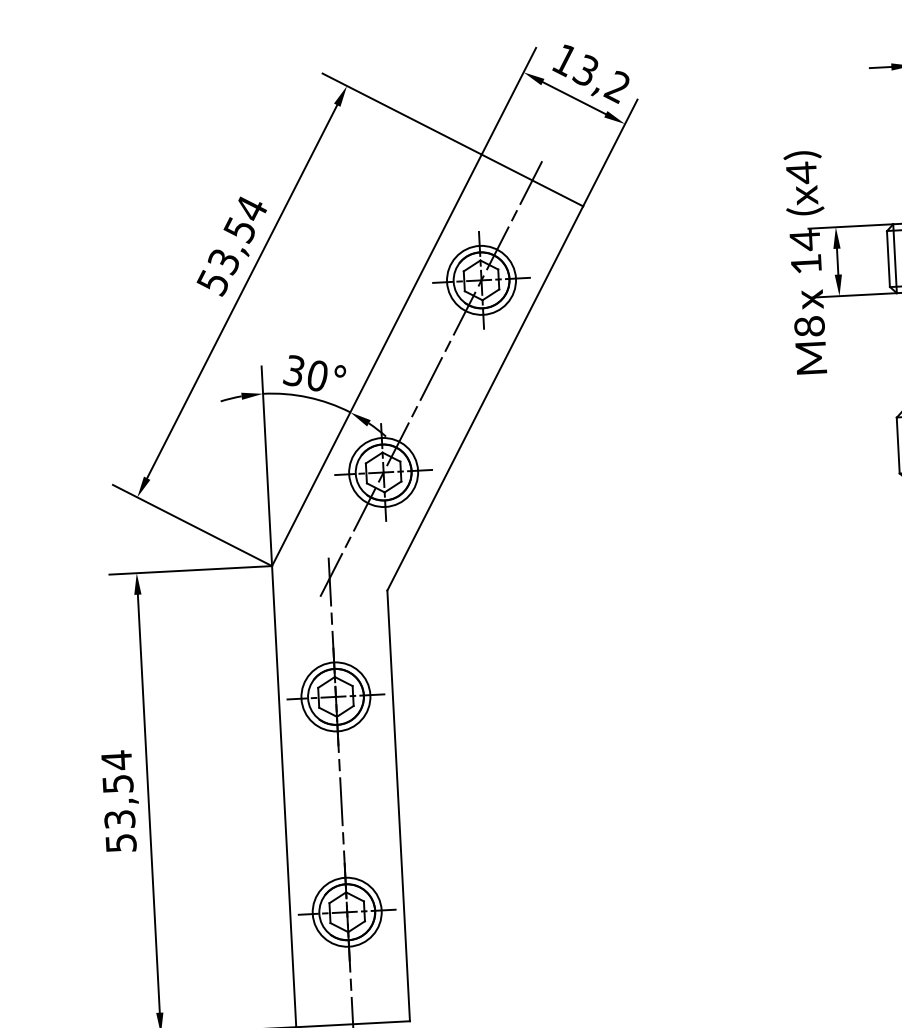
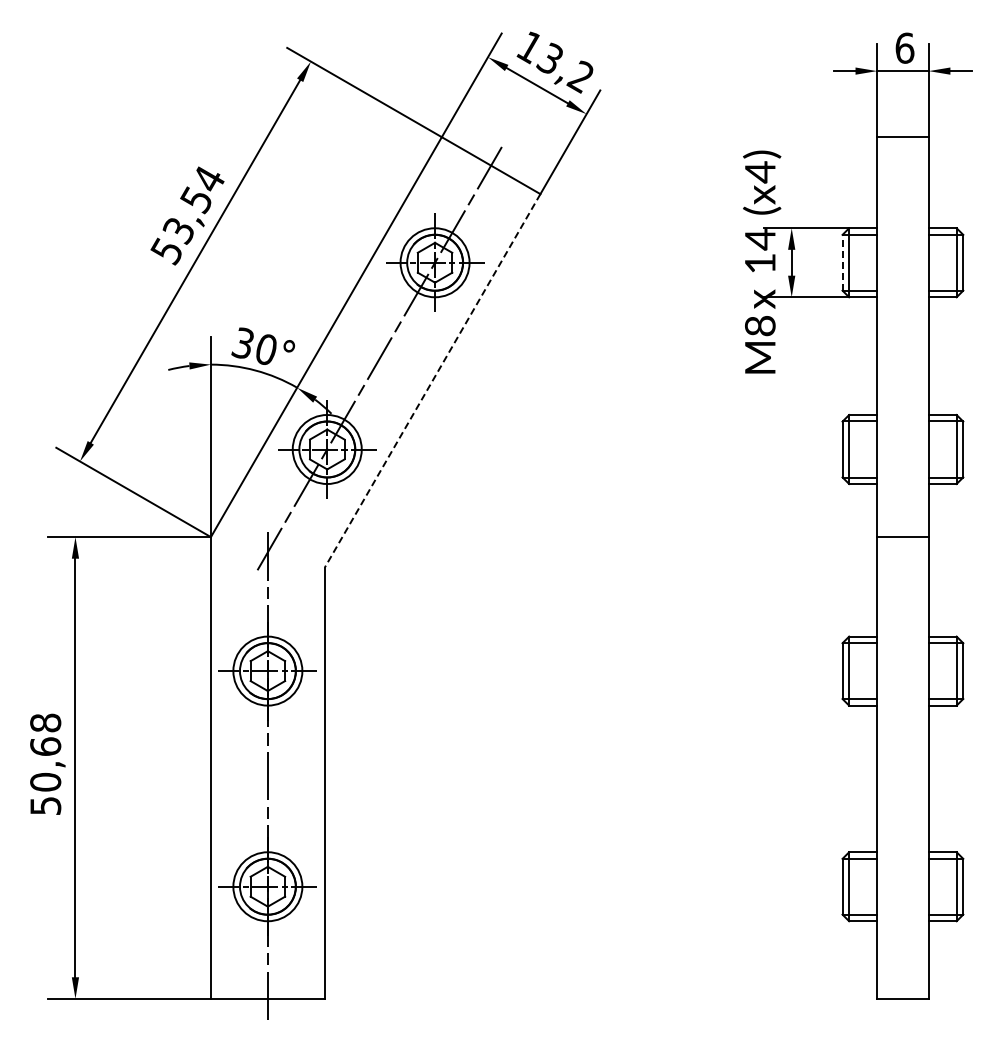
line: (888, 258) -> (842, 262), solid -> dashed
line: (485, 398) -> (432, 380), solid -> dashed
text: (118, 789) -> (45, 752), 53,54 -> 50,68

